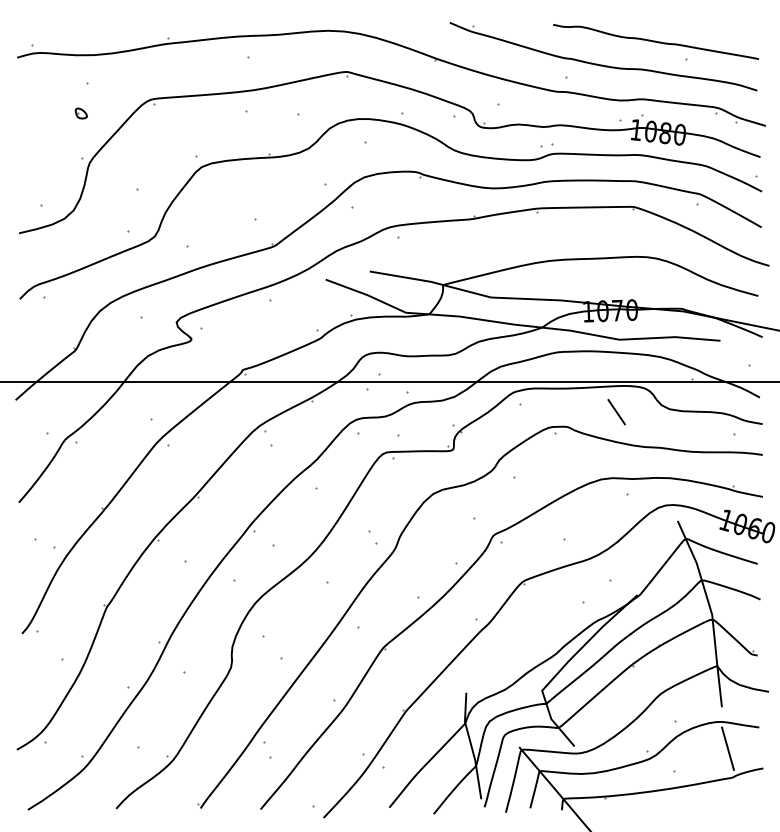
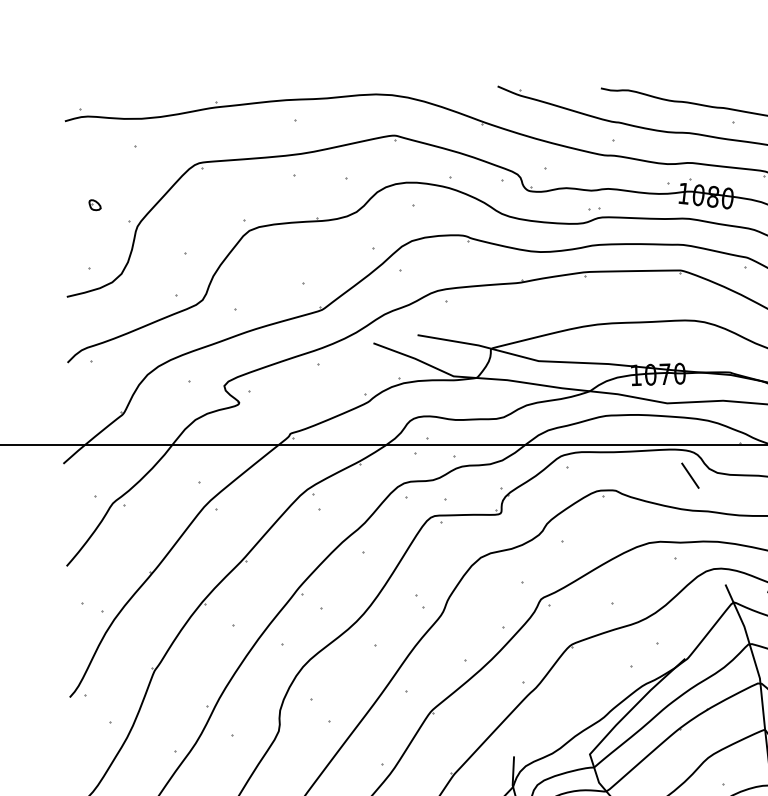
part: (80, 113) -> (94, 205), moved
line: (616, 412) -> (690, 476), moved

